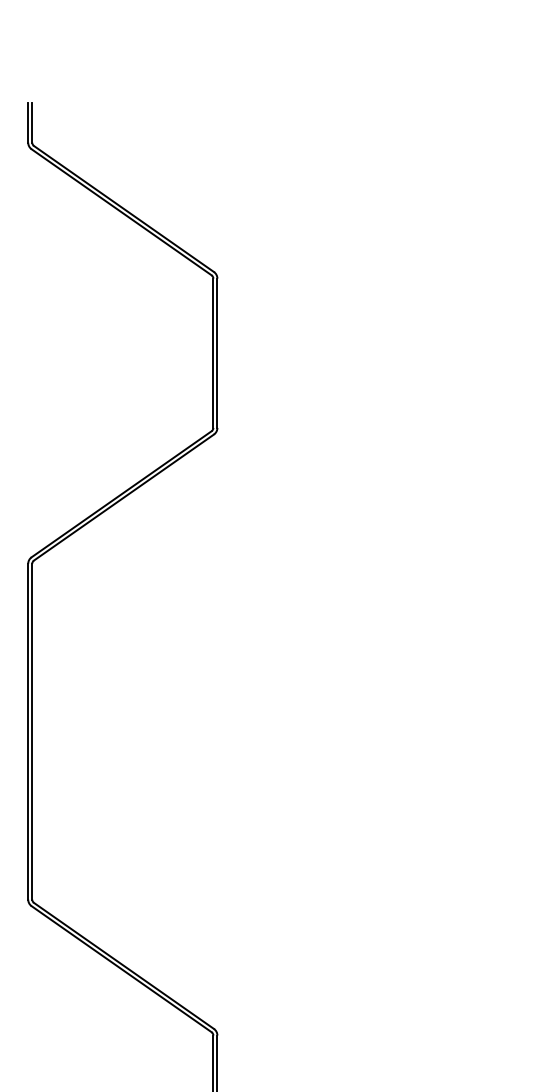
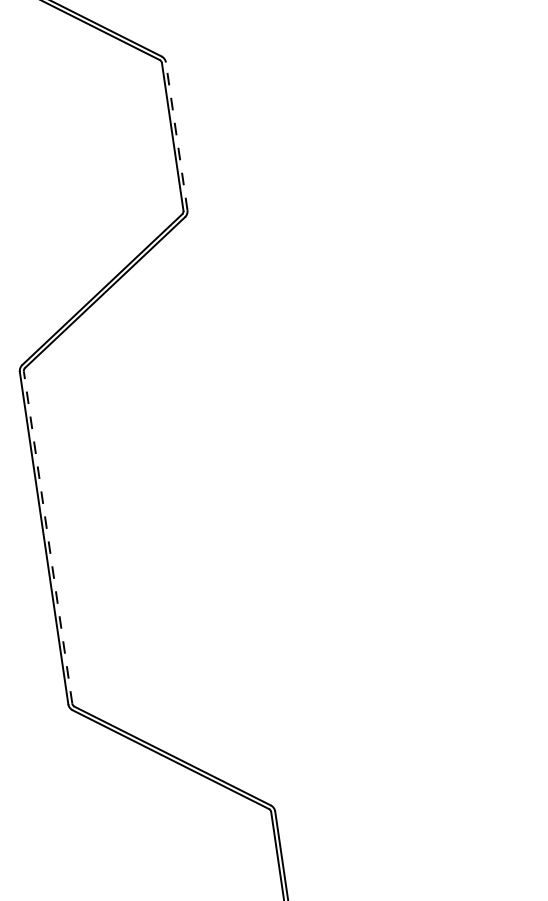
line: (217, 353) -> (176, 136), solid -> dashed
line: (32, 731) -> (48, 537), solid -> dashed

